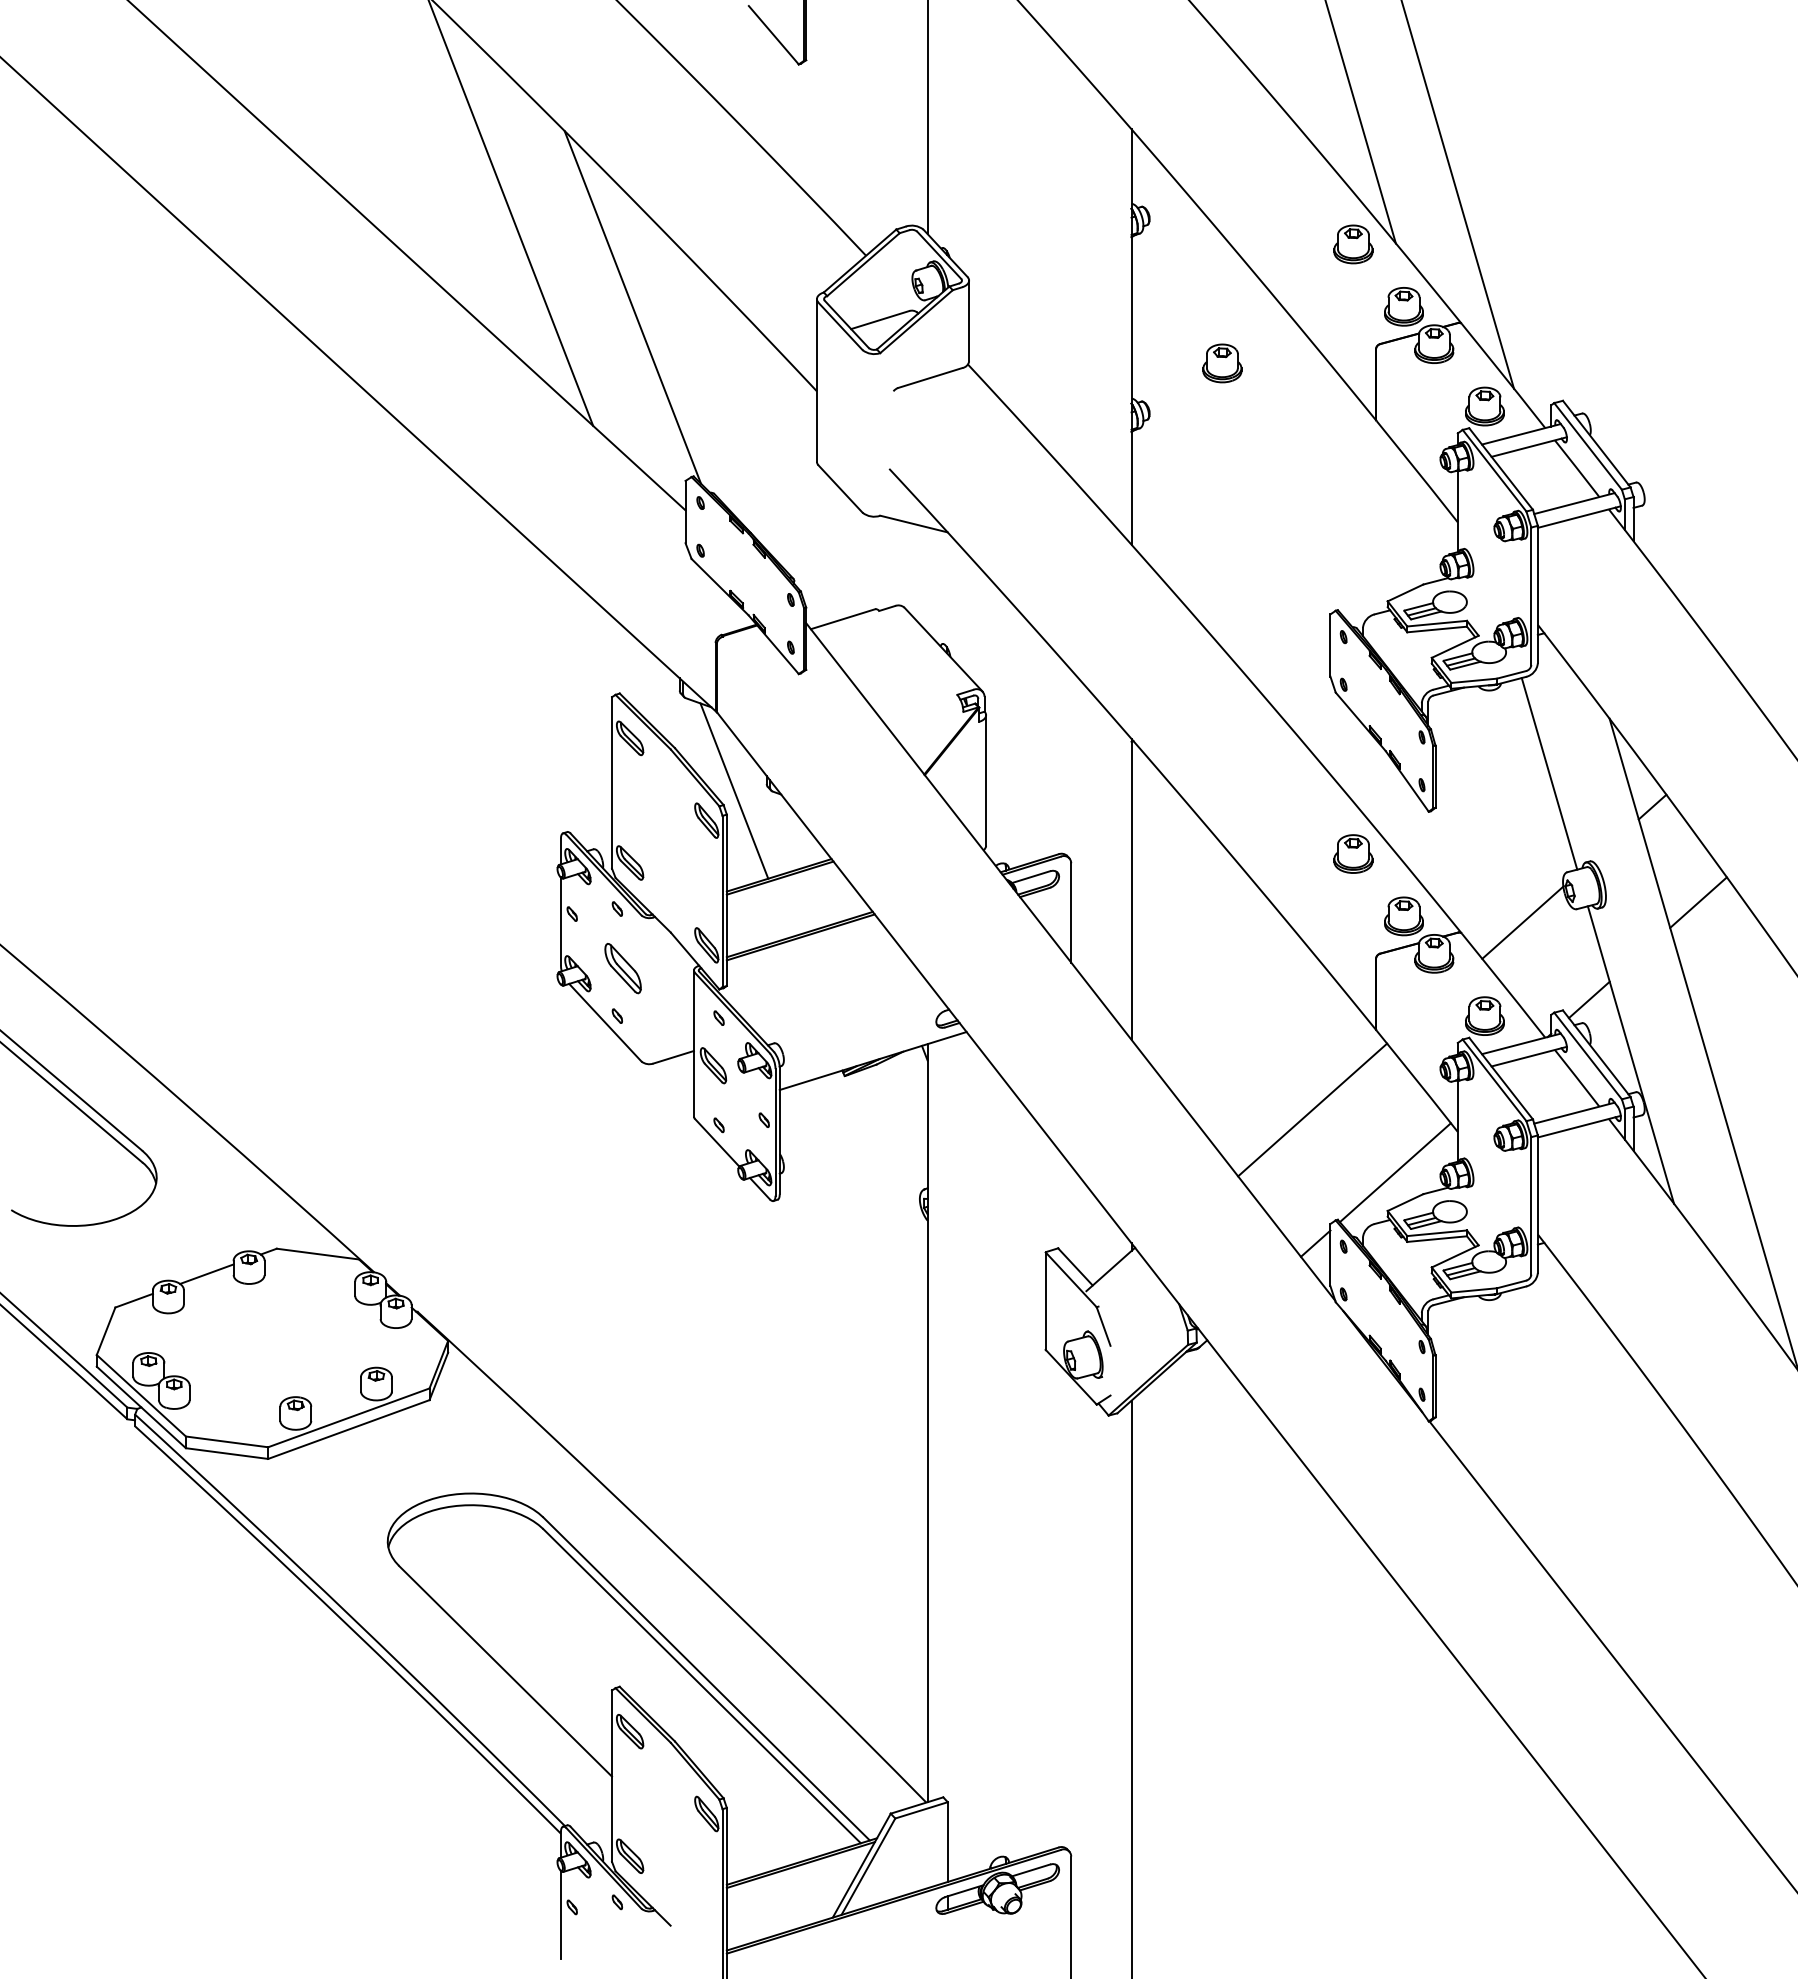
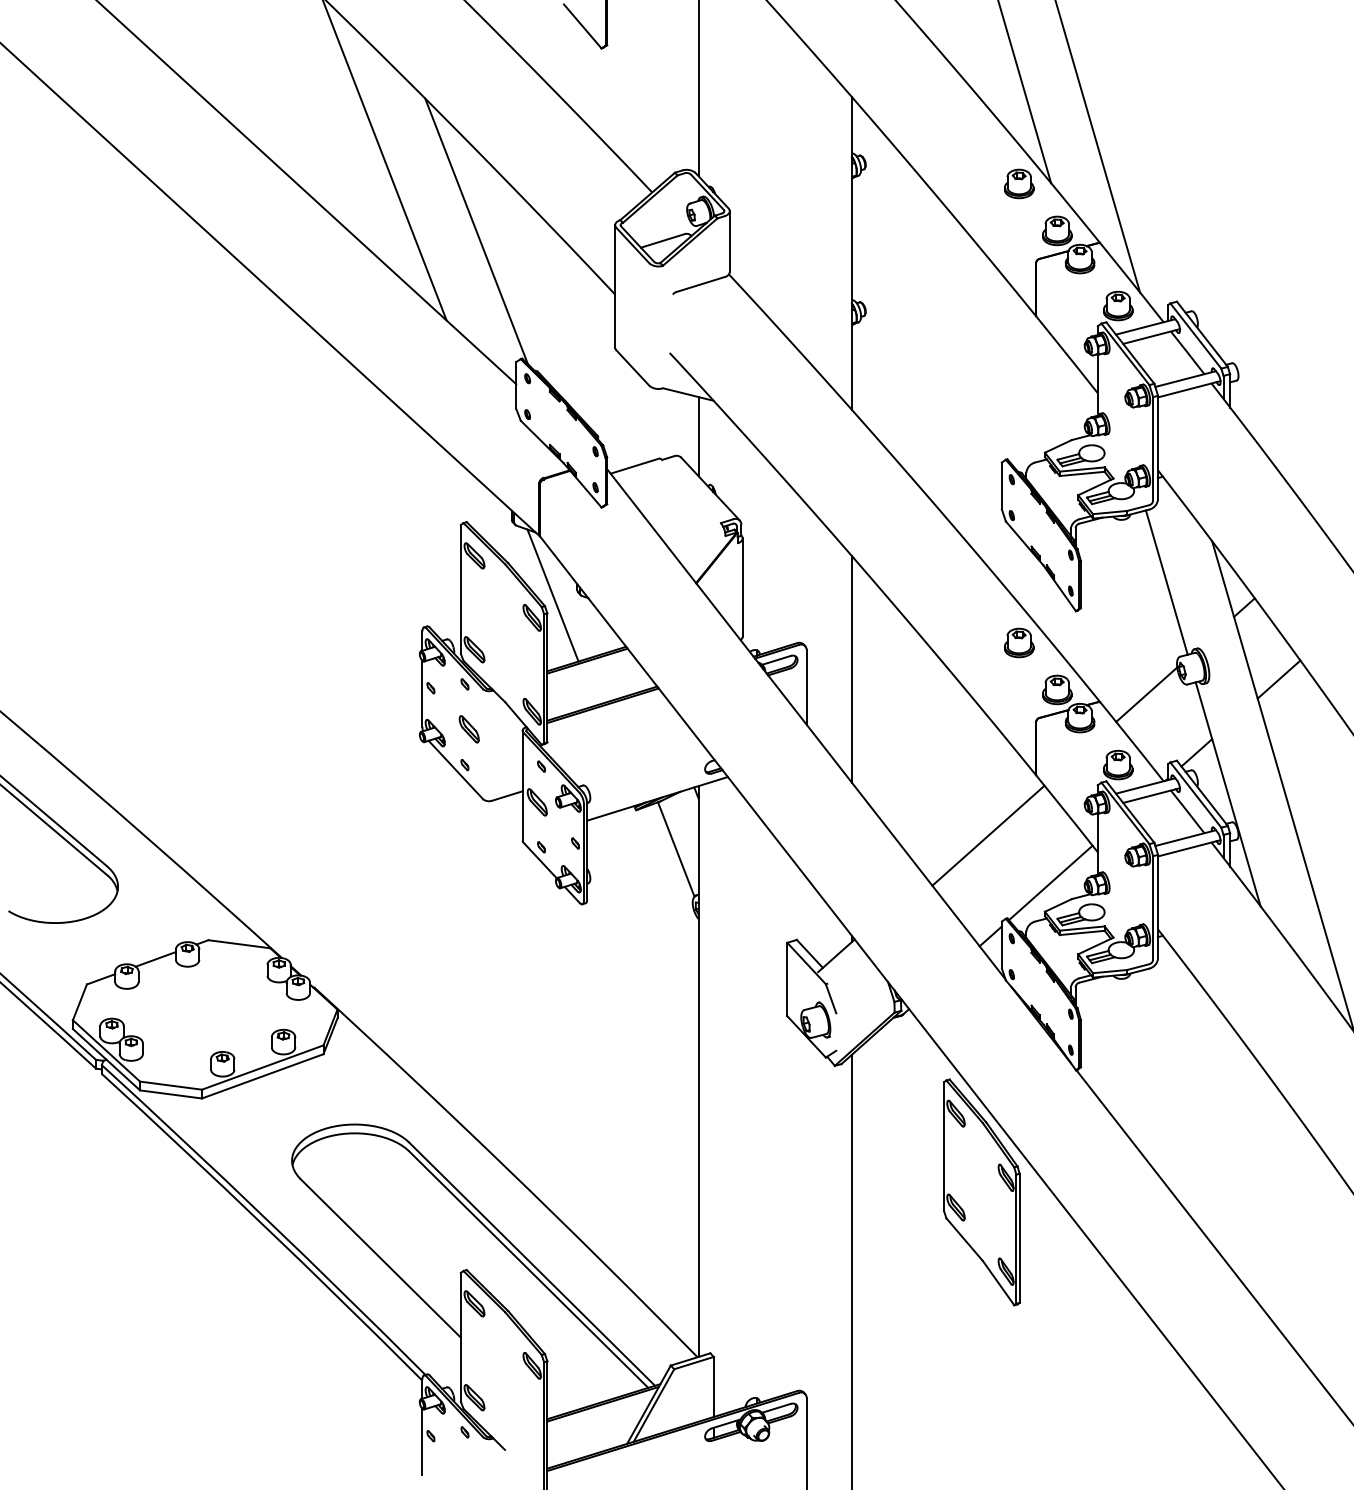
part: (1222, 363) -> (920, 273), removed
line: (927, 579) -> (698, 436), added
part: (622, 968) -> (468, 729), size x0.71
line: (897, 1128) -> (675, 849), added
part: (1303, 1583) -> (981, 1192), added

